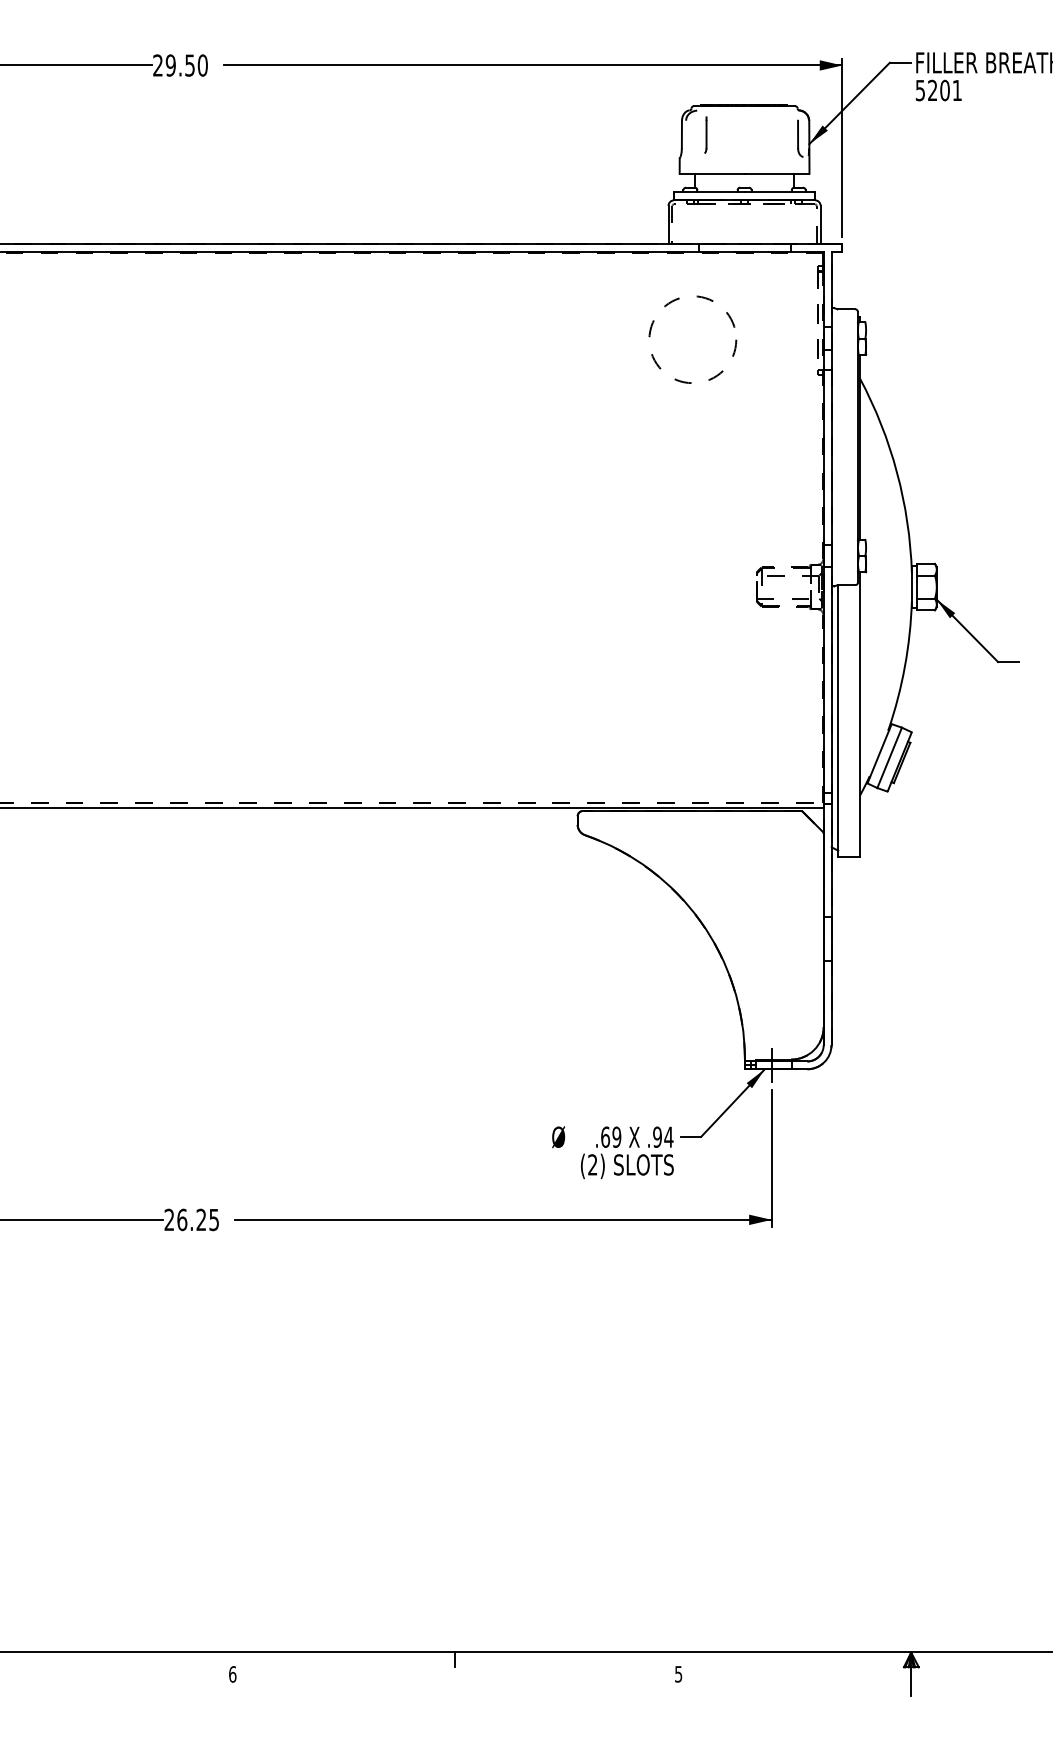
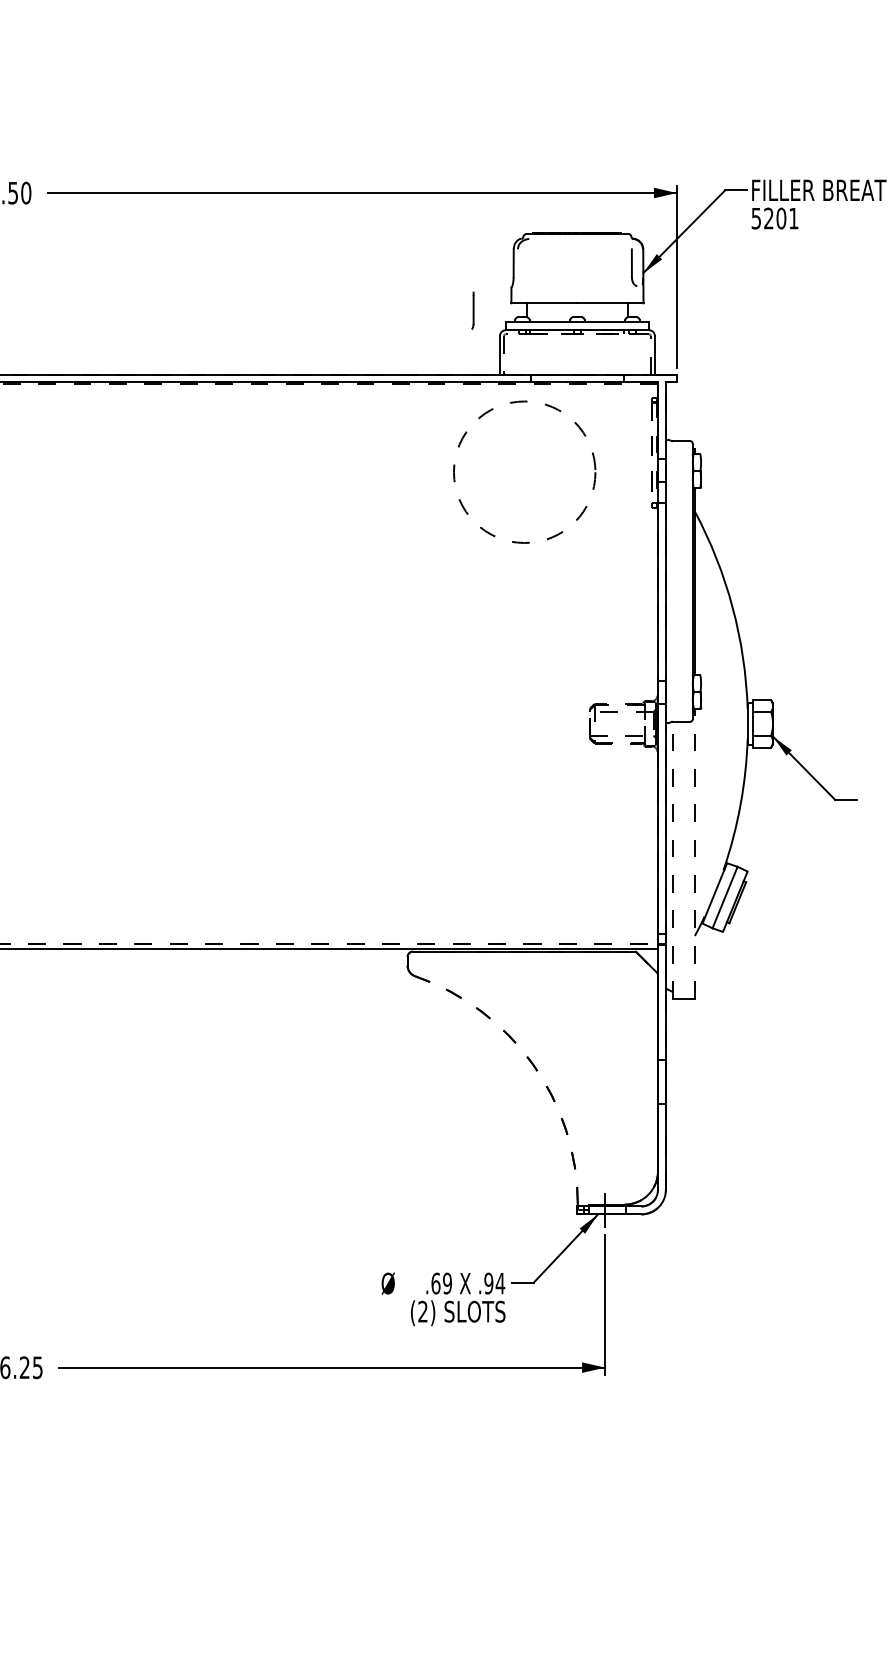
line: (705, 134) -> (472, 310), moved
circle: (692, 339) -> (524, 471), size x1.6
line: (860, 714) -> (695, 853), solid -> dashed
line: (838, 720) -> (673, 859), solid -> dashed
arc: (700, 921) -> (532, 1064), solid -> dashed

